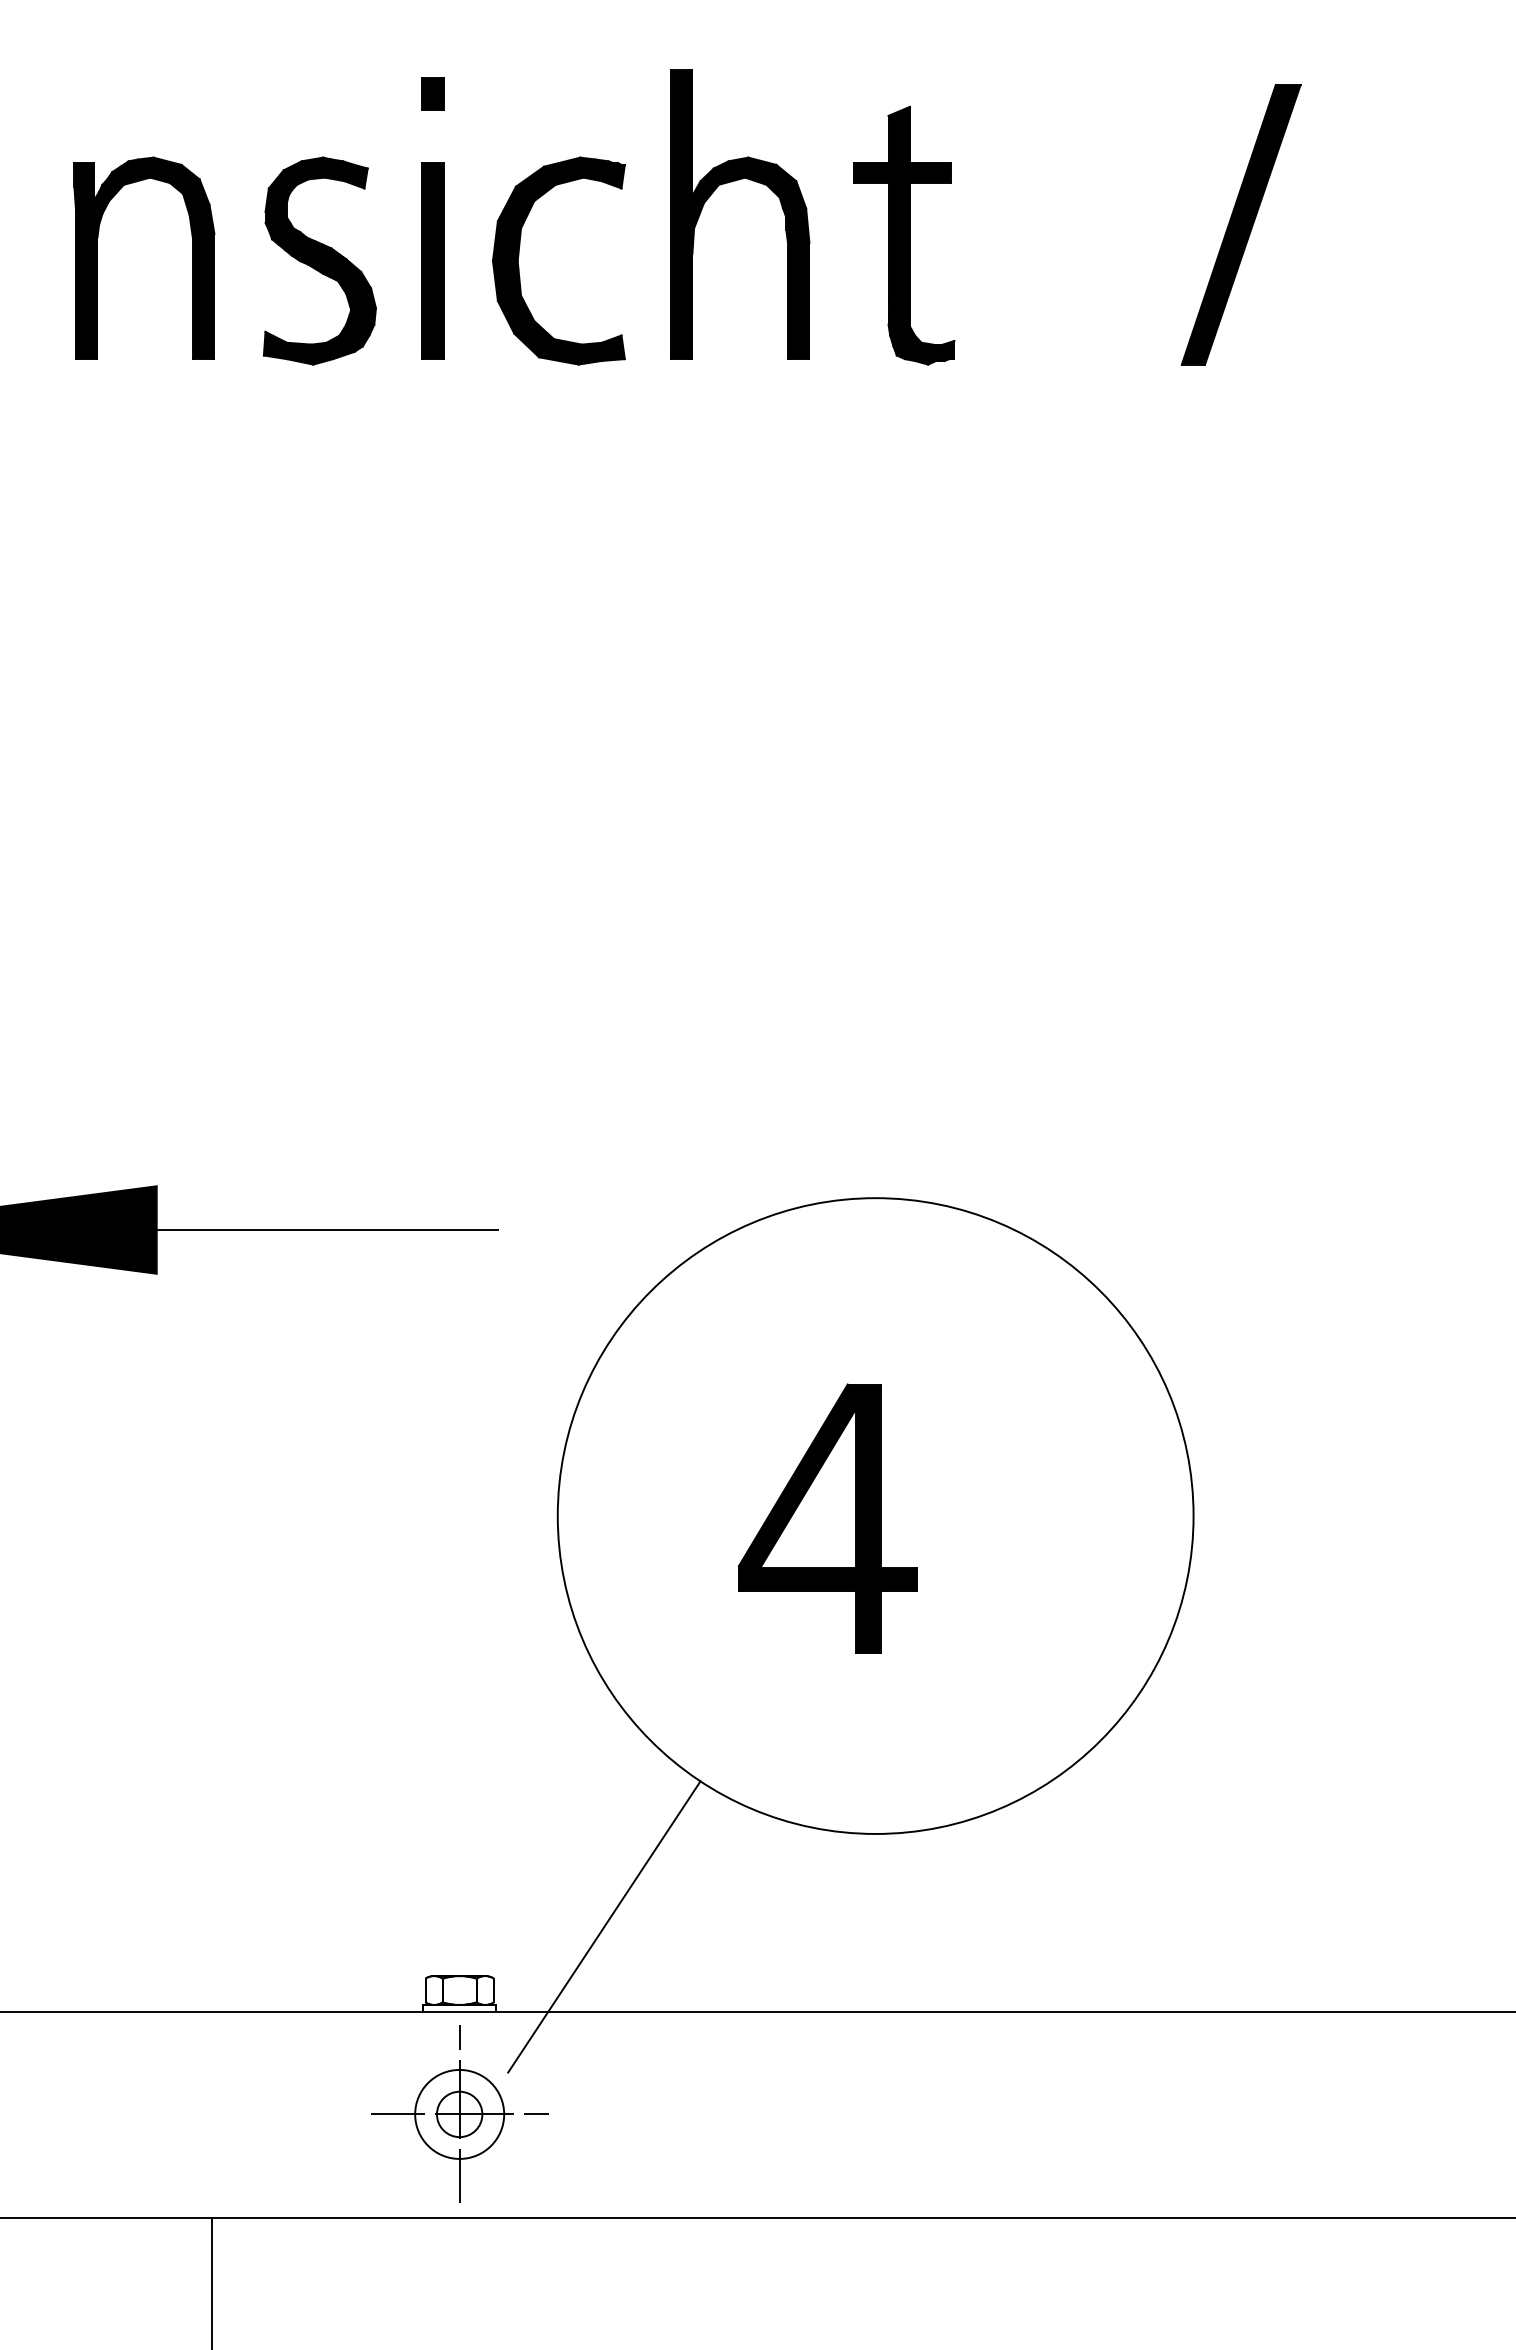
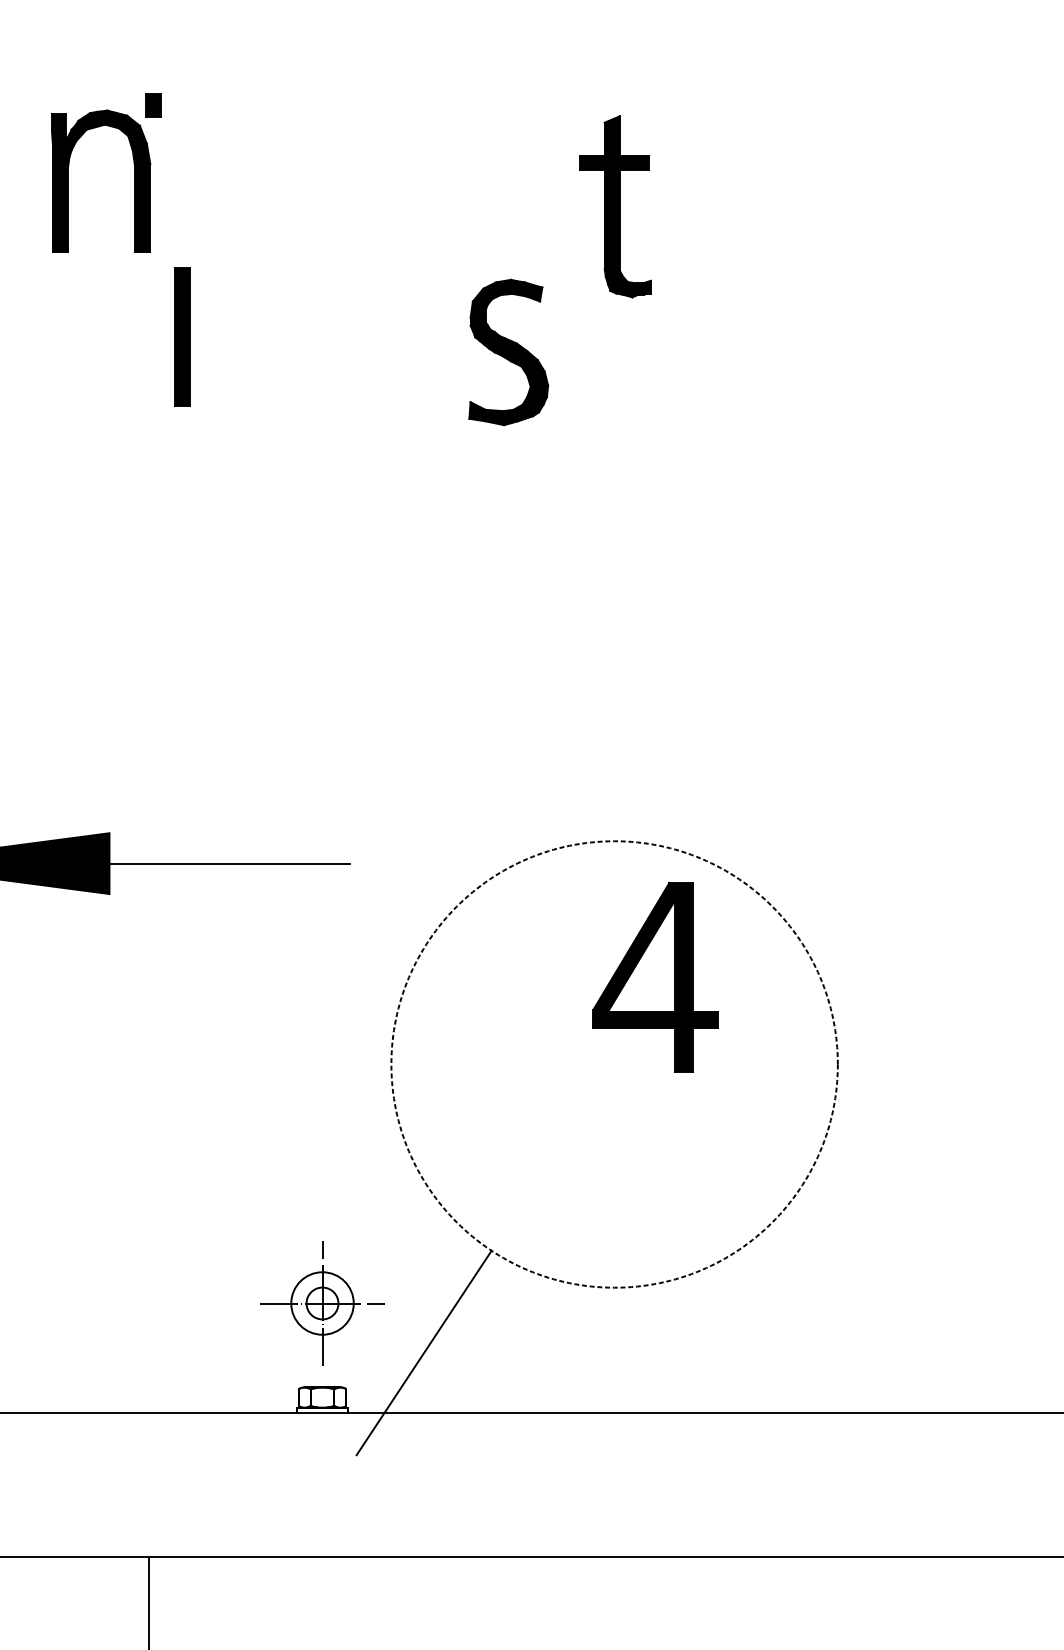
part: (432, 93) -> (153, 104), moved
part: (731, 182) -> (513, 128), removed
part: (1241, 224) -> (871, 157), removed
part: (904, 235) -> (615, 206), moved
part: (519, 256) -> (364, 180), removed
part: (319, 260) -> (508, 352), moved
part: (432, 260) -> (181, 336), moved
circle: (875, 1515) -> (614, 1064), solid -> dashed
part: (827, 1518) -> (655, 977), moved
part: (459, 2113) -> (322, 1302), moved

